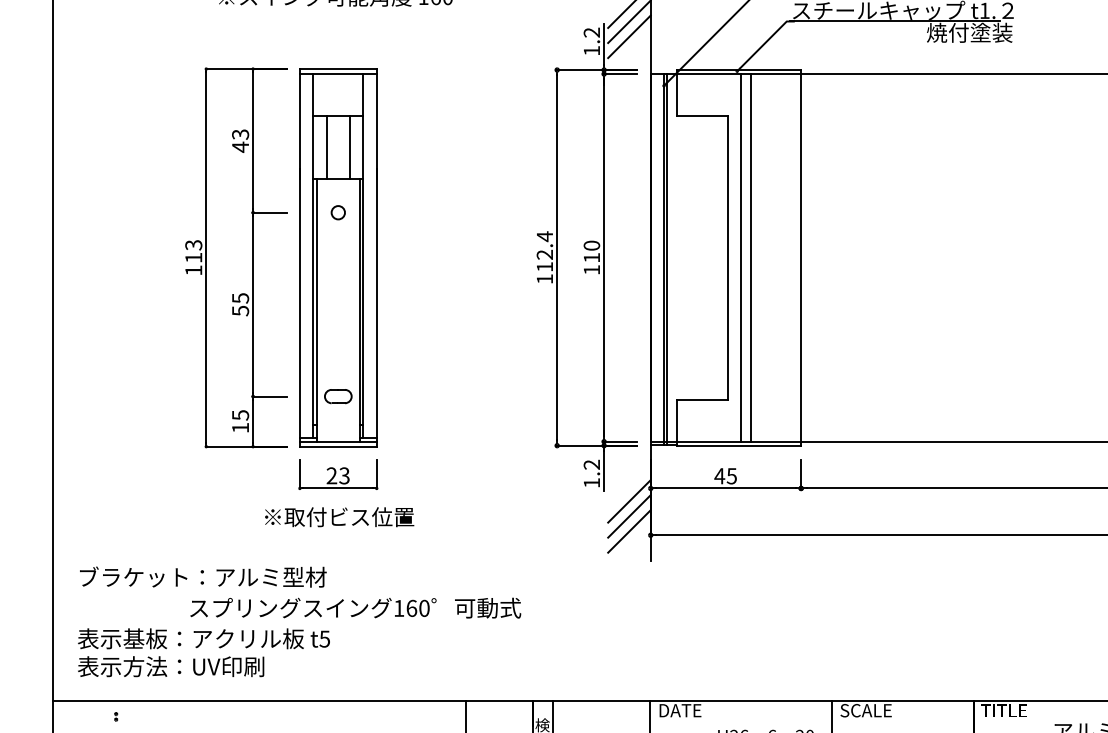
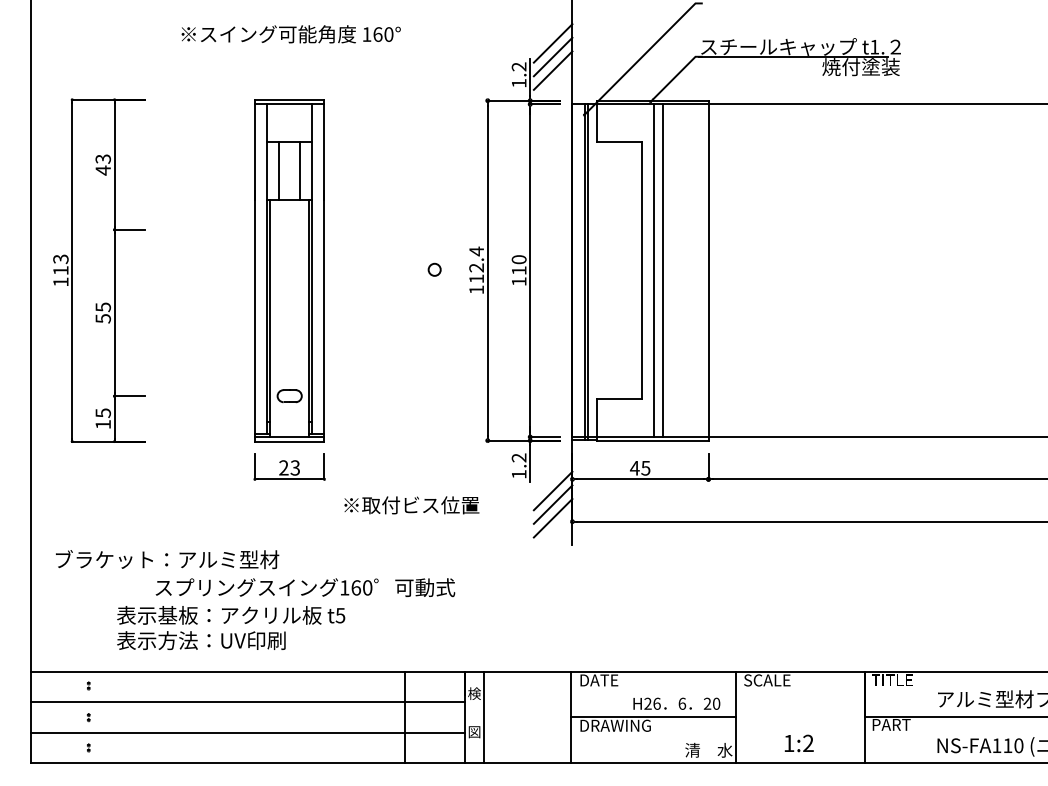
circle: (338, 212) -> (434, 269), moved
part: (236, 257) -> (99, 270), moved
text: (339, 517) -> (411, 505), moved
text: (204, 652) -> (231, 627), moved

